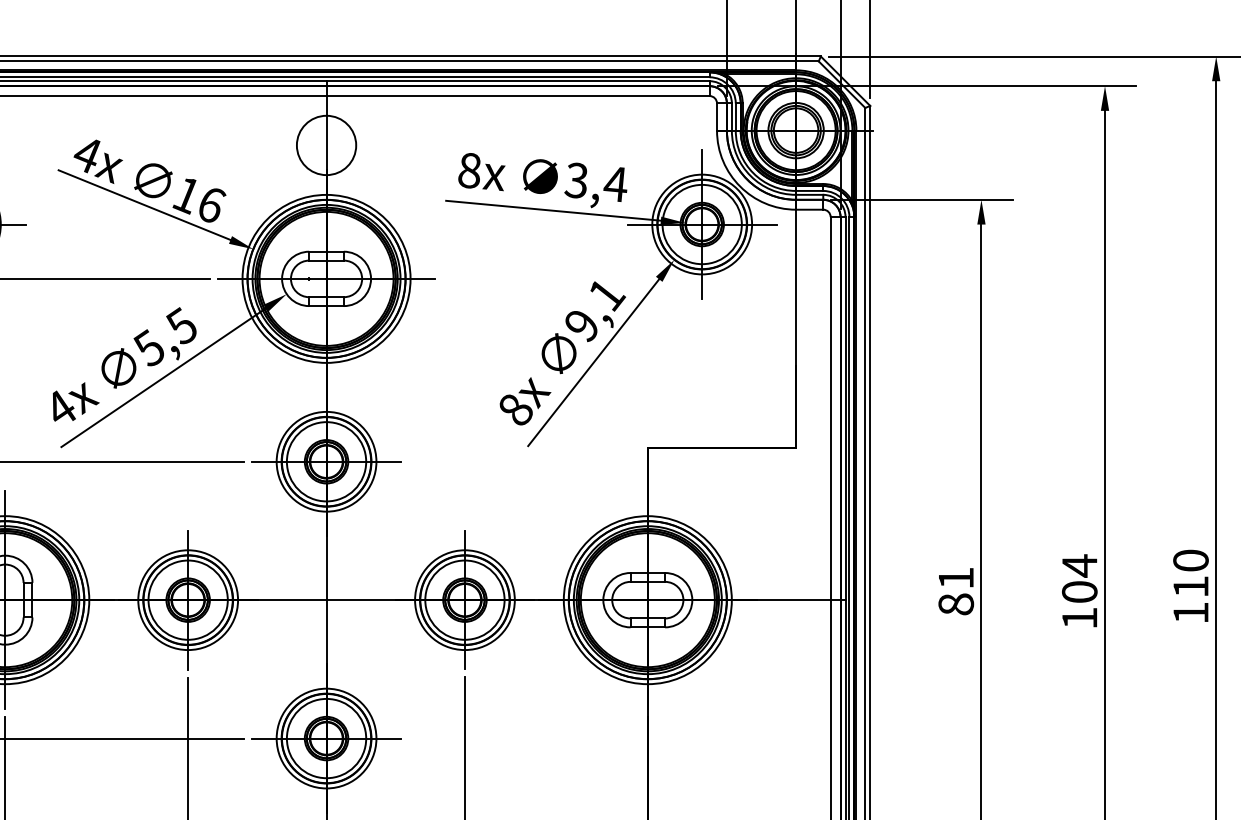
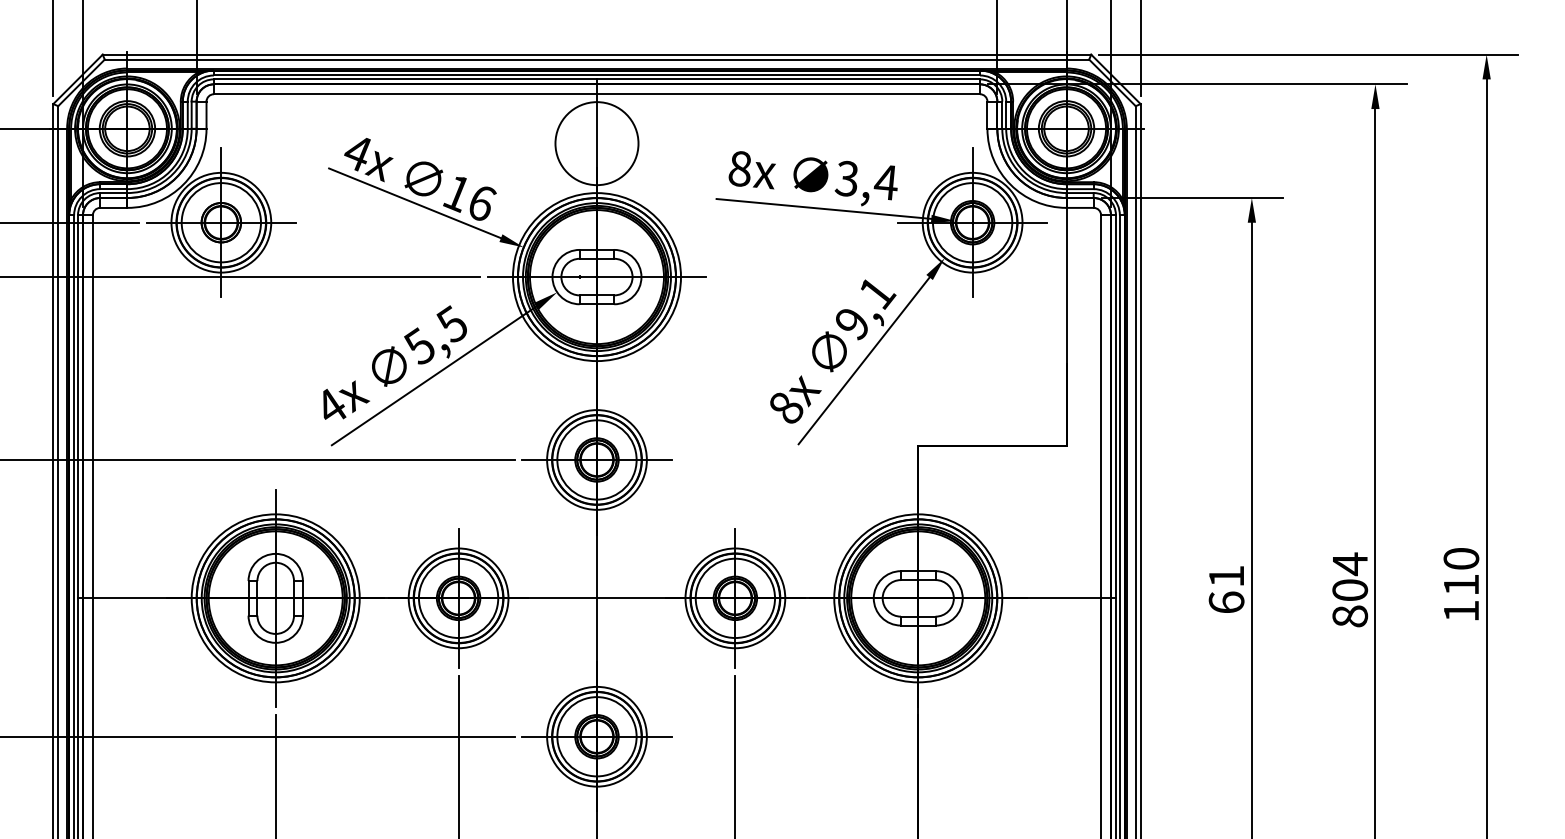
circle: (326, 145) -> (596, 143), size x1.4
text: (956, 604) -> (1226, 602), 81 -> 61
text: (1080, 618) -> (1350, 616), 104 -> 804

